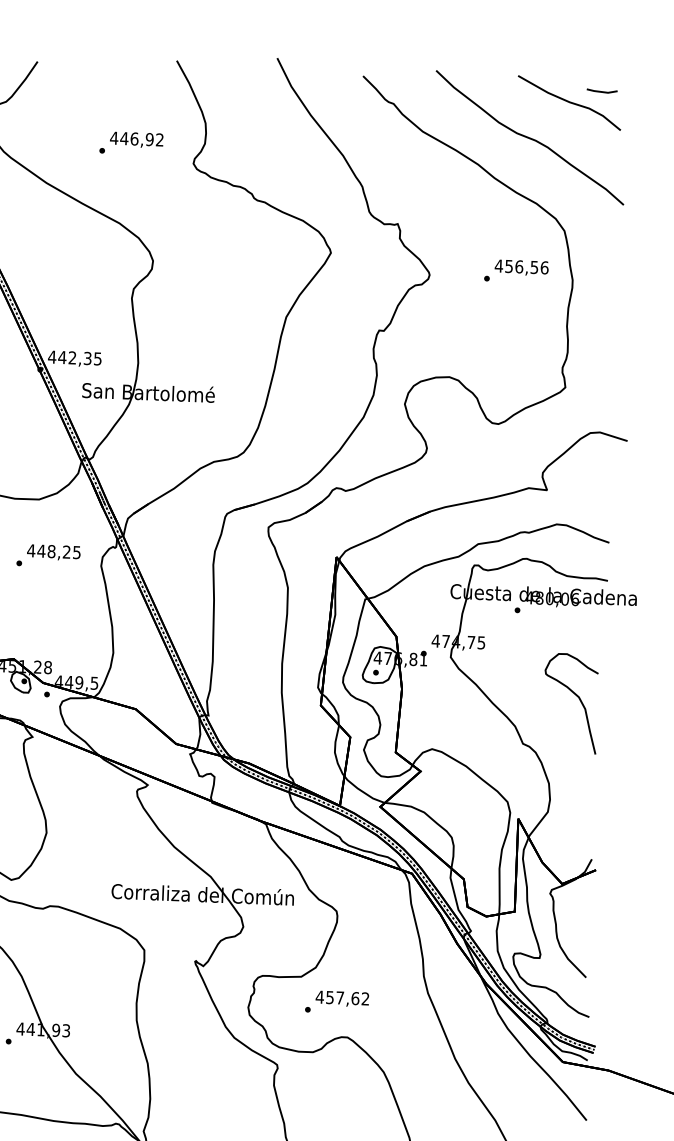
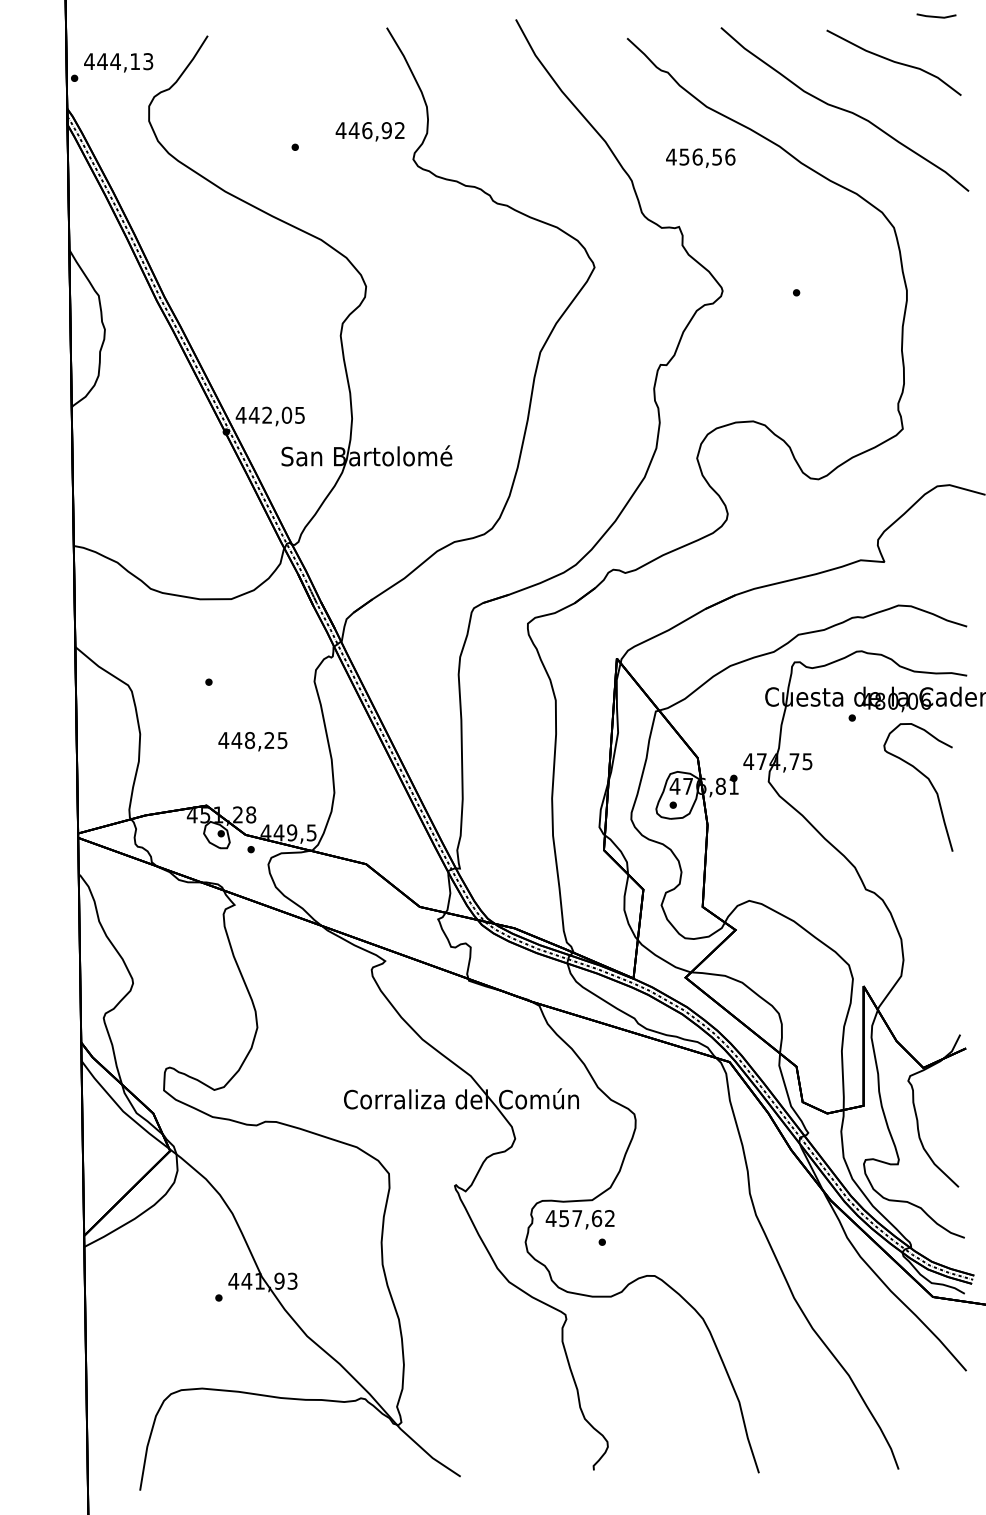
line: (602, 91) -> (936, 16), moved
text: (136, 139) -> (369, 131), moved
text: (521, 267) -> (700, 157), moved
text: (87, 357) -> (286, 414), 442,35 -> 442,05
text: (53, 552) -> (252, 741), moved
curve: (577, 696) -> (926, 778), moved
text: (341, 998) -> (579, 1219), moved

